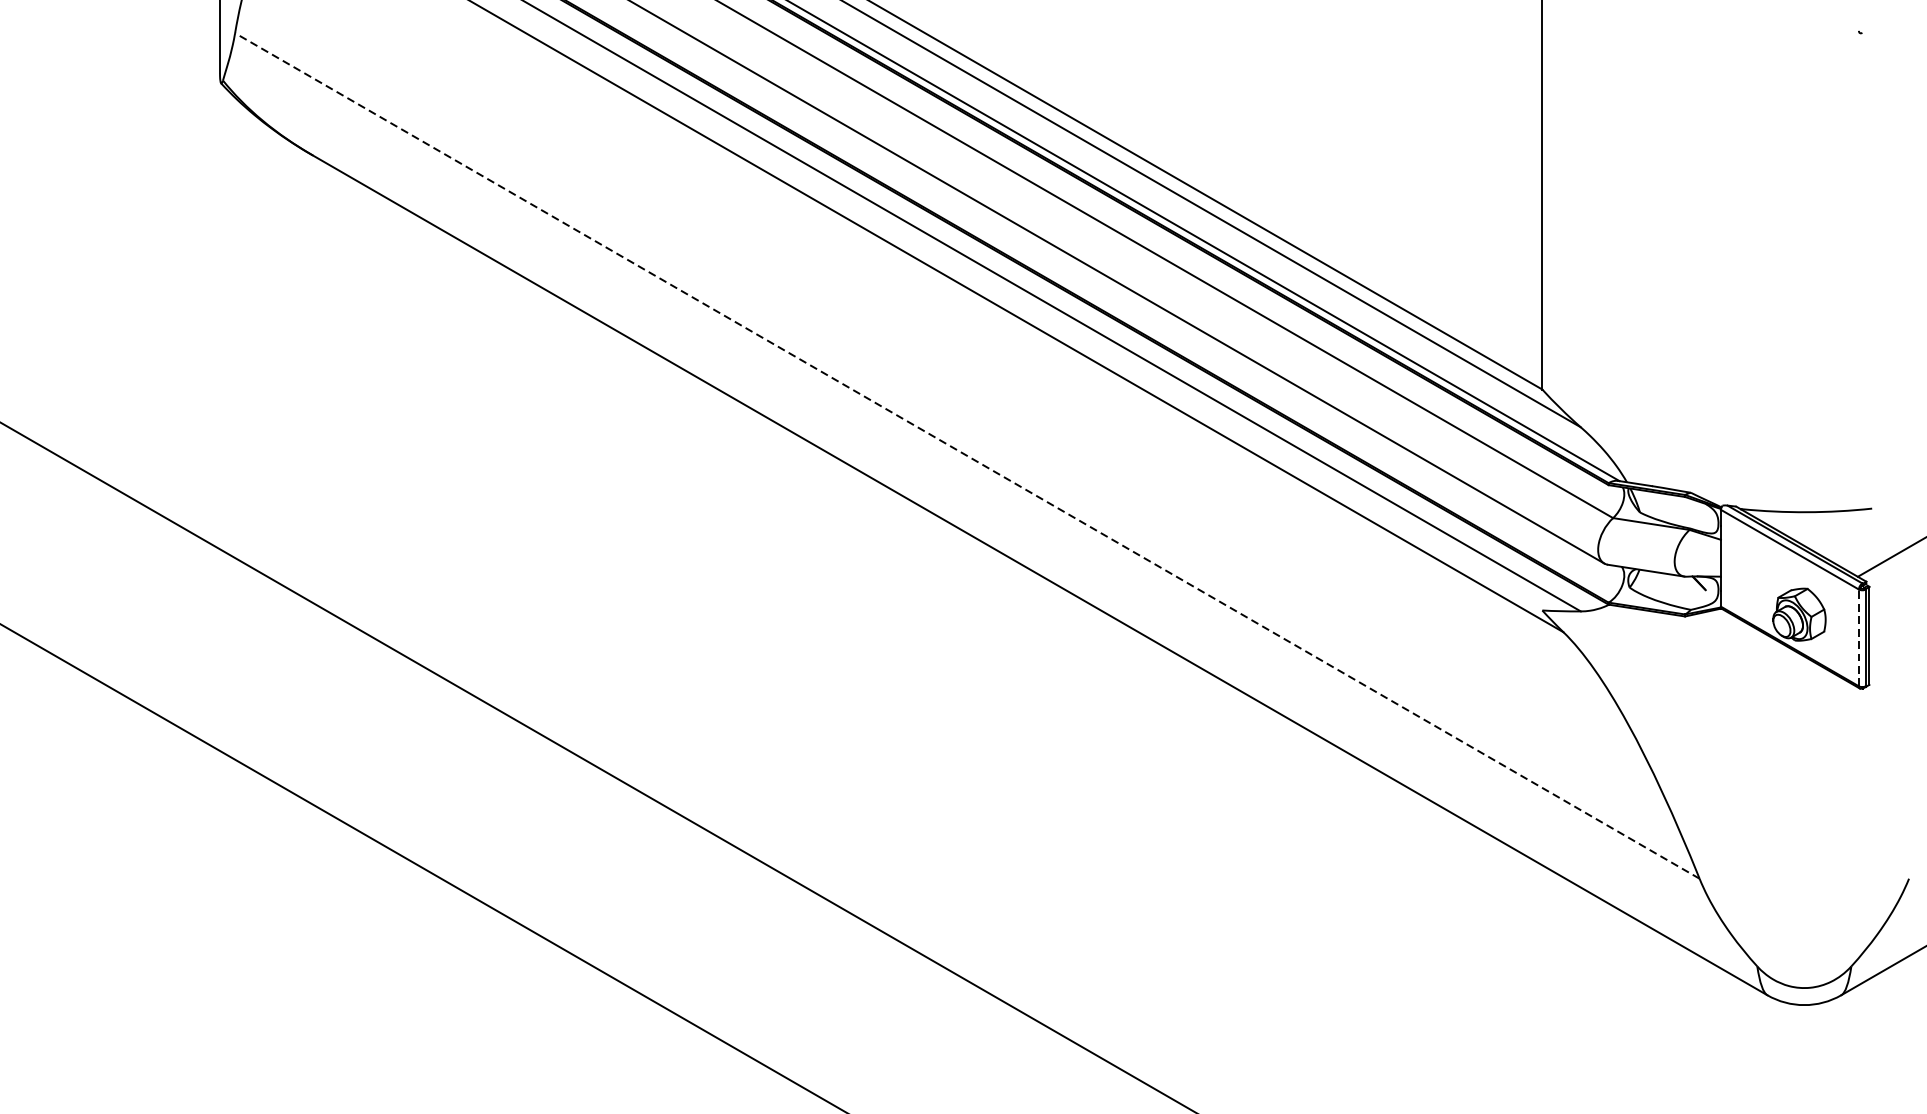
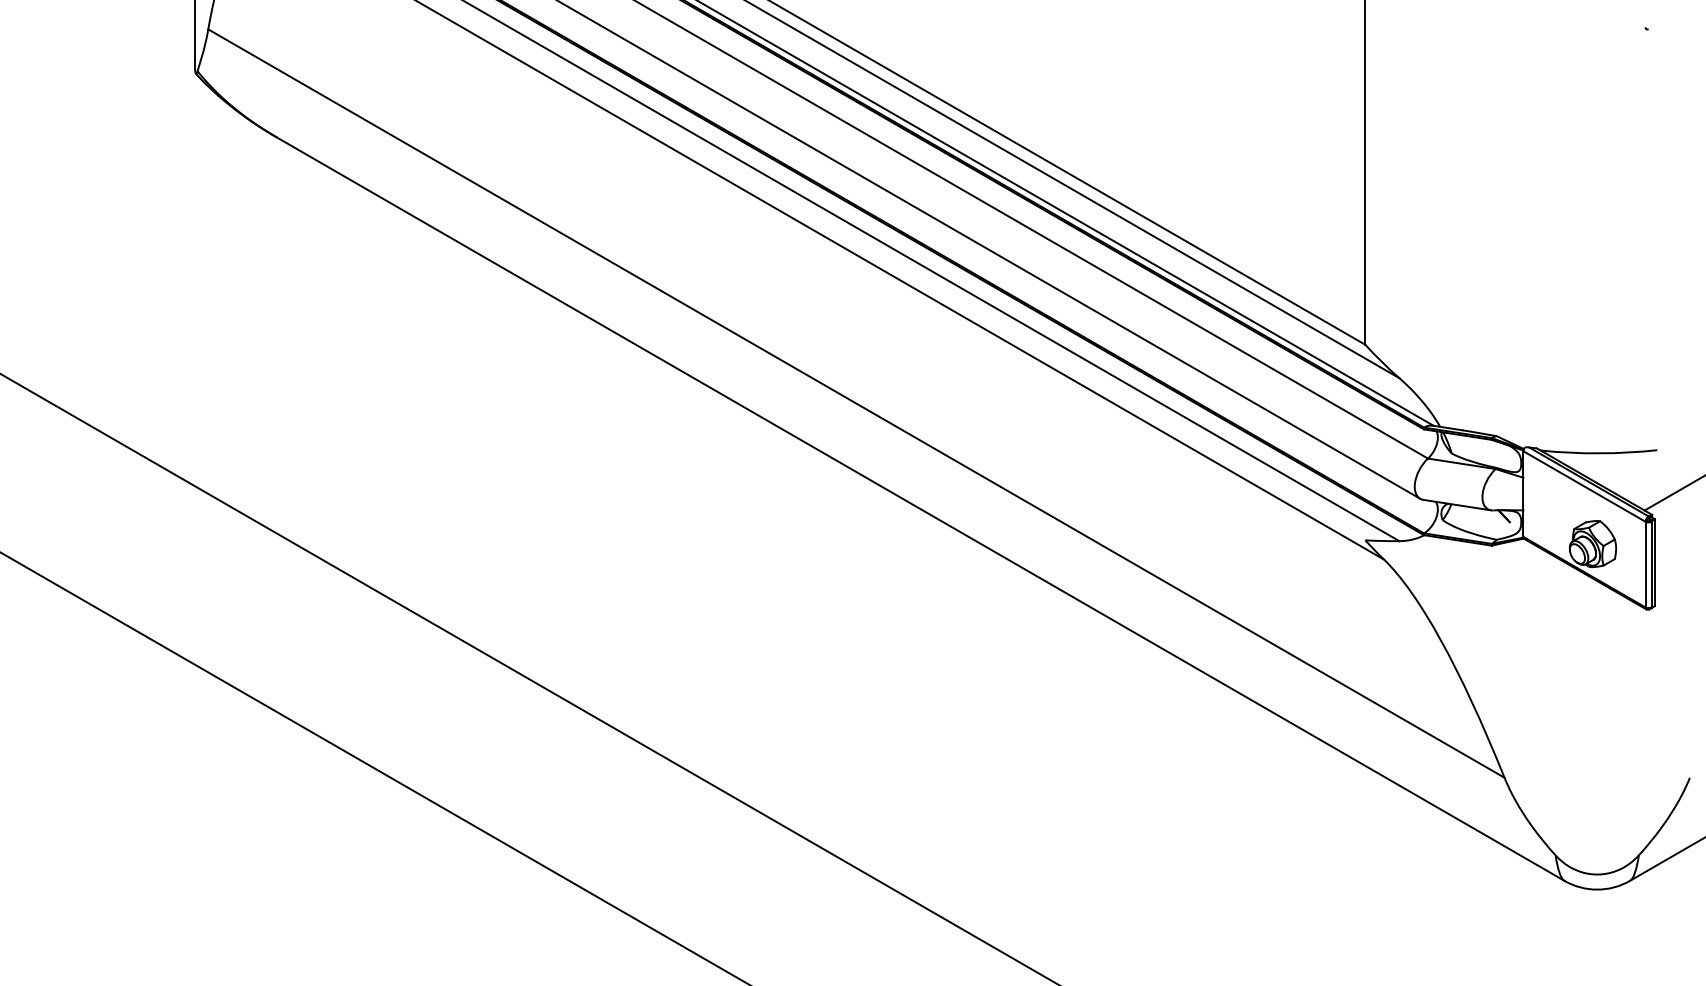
line: (966, 455) -> (855, 403), dashed -> solid
line: (1858, 637) -> (1645, 564), dashed -> solid

